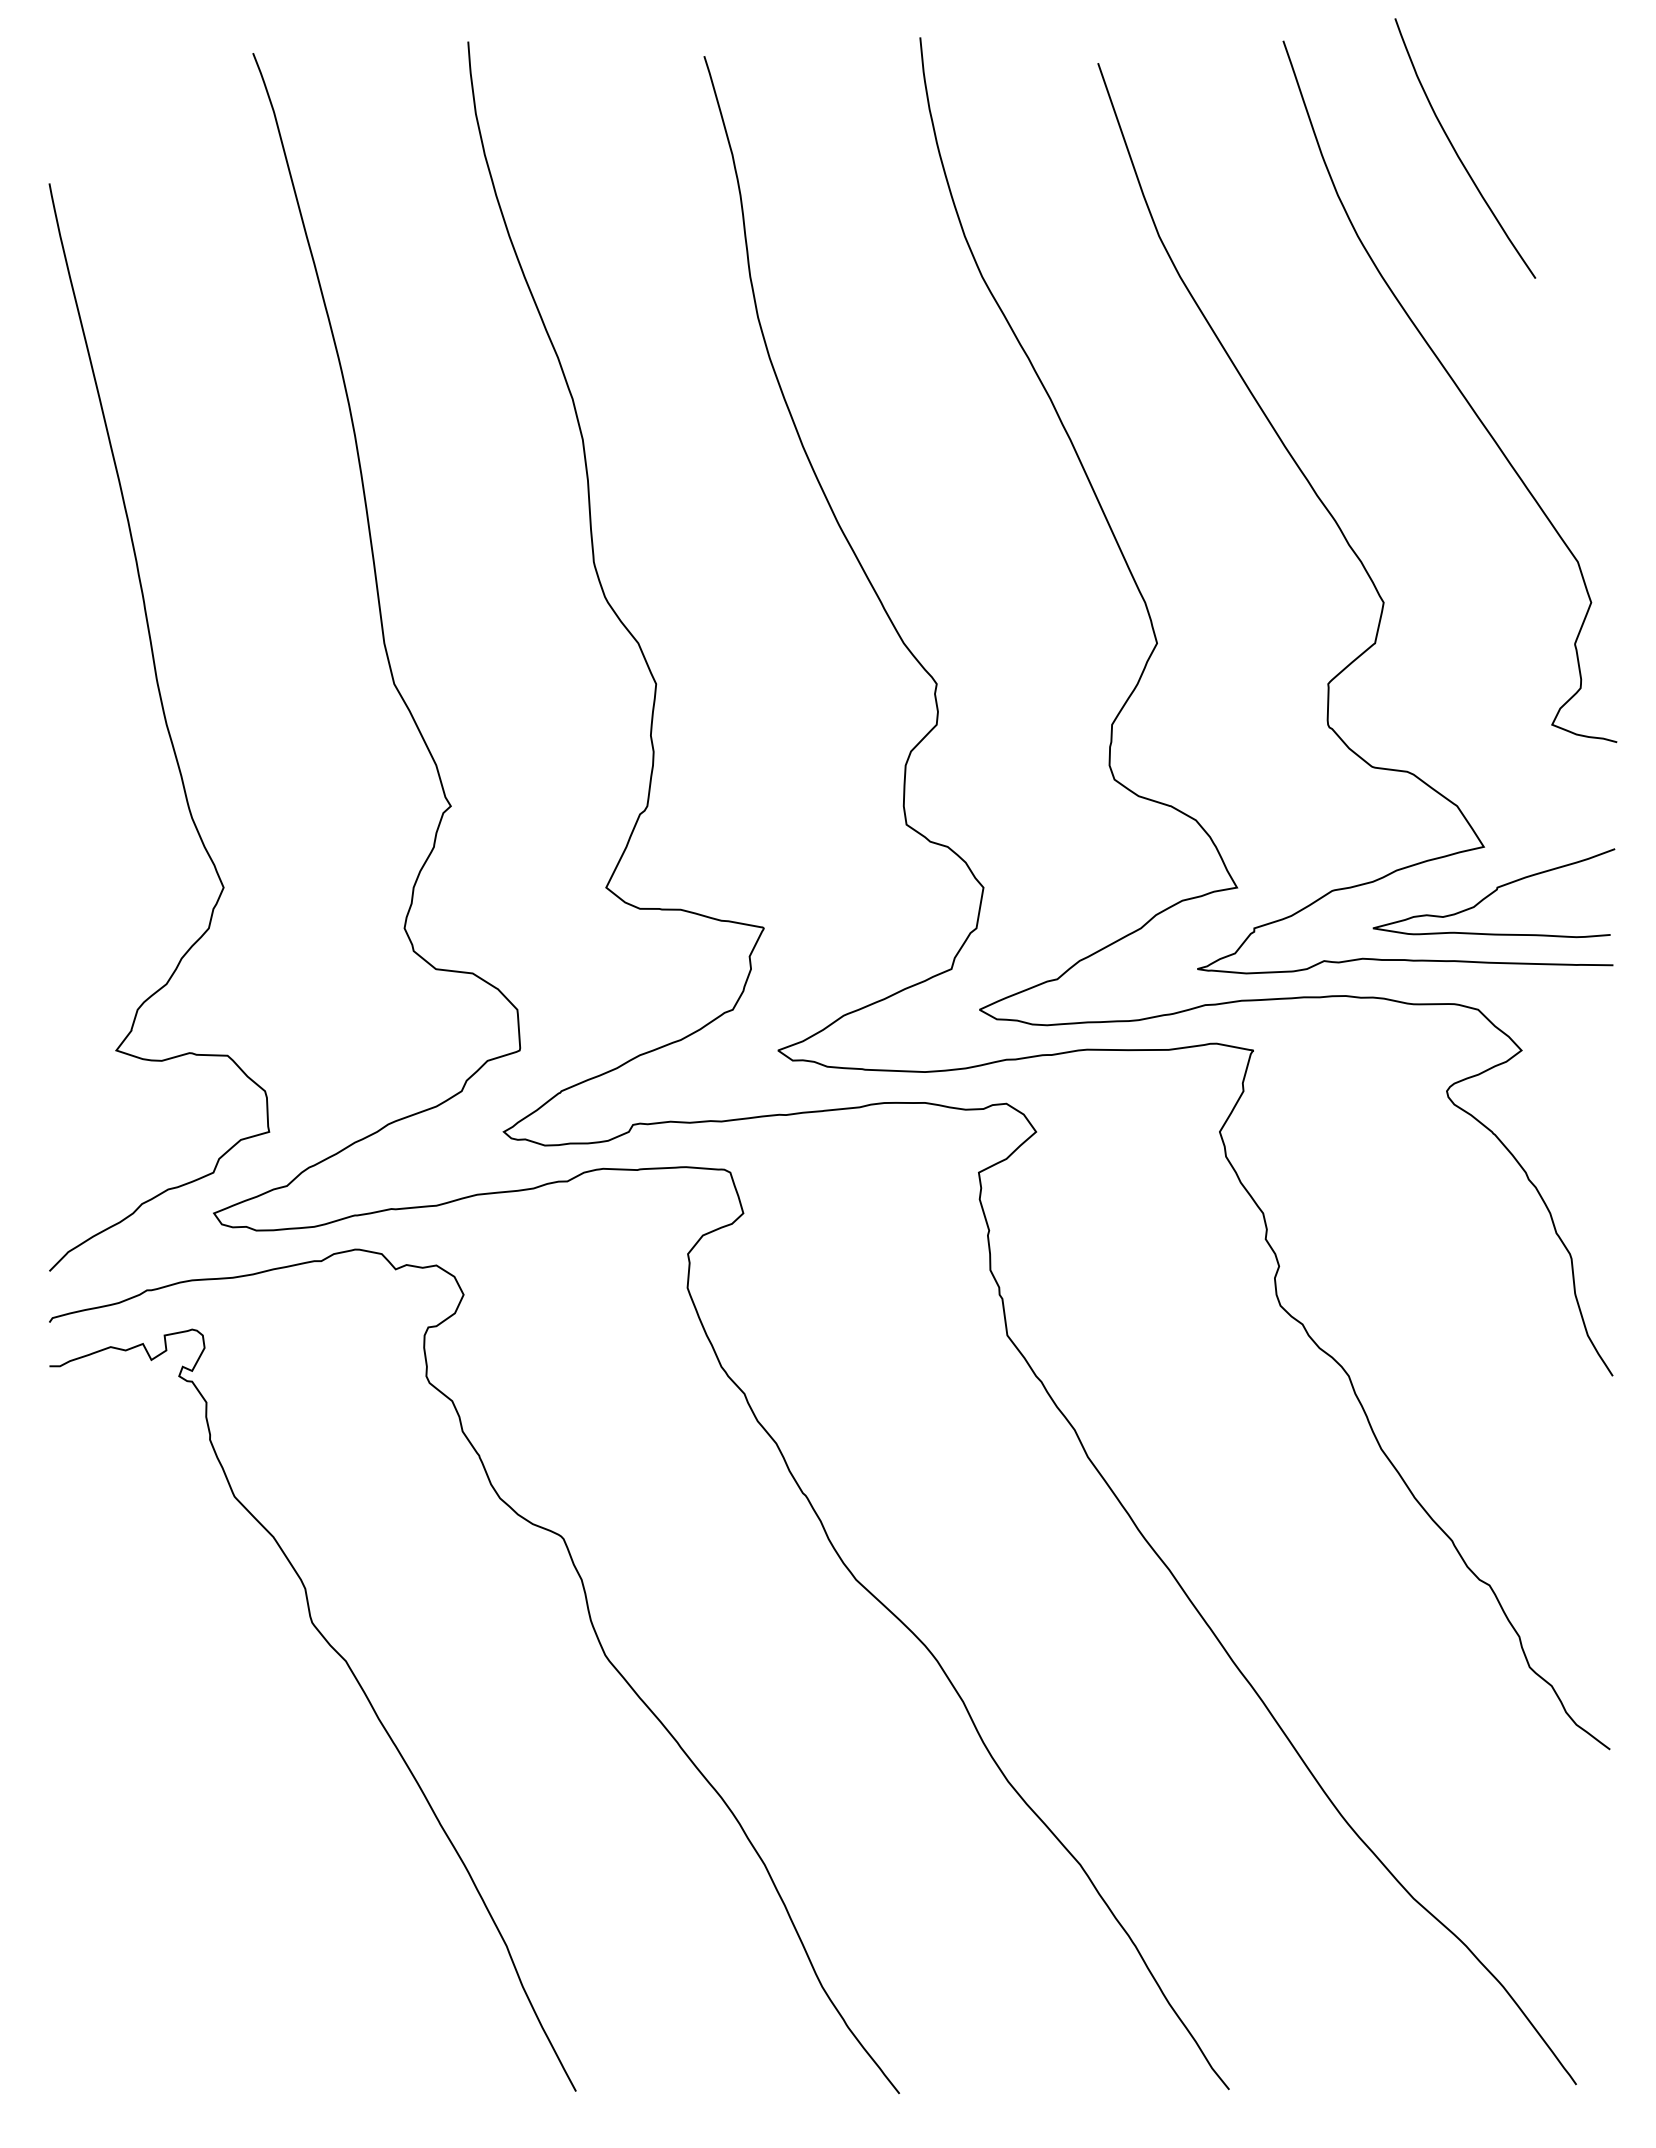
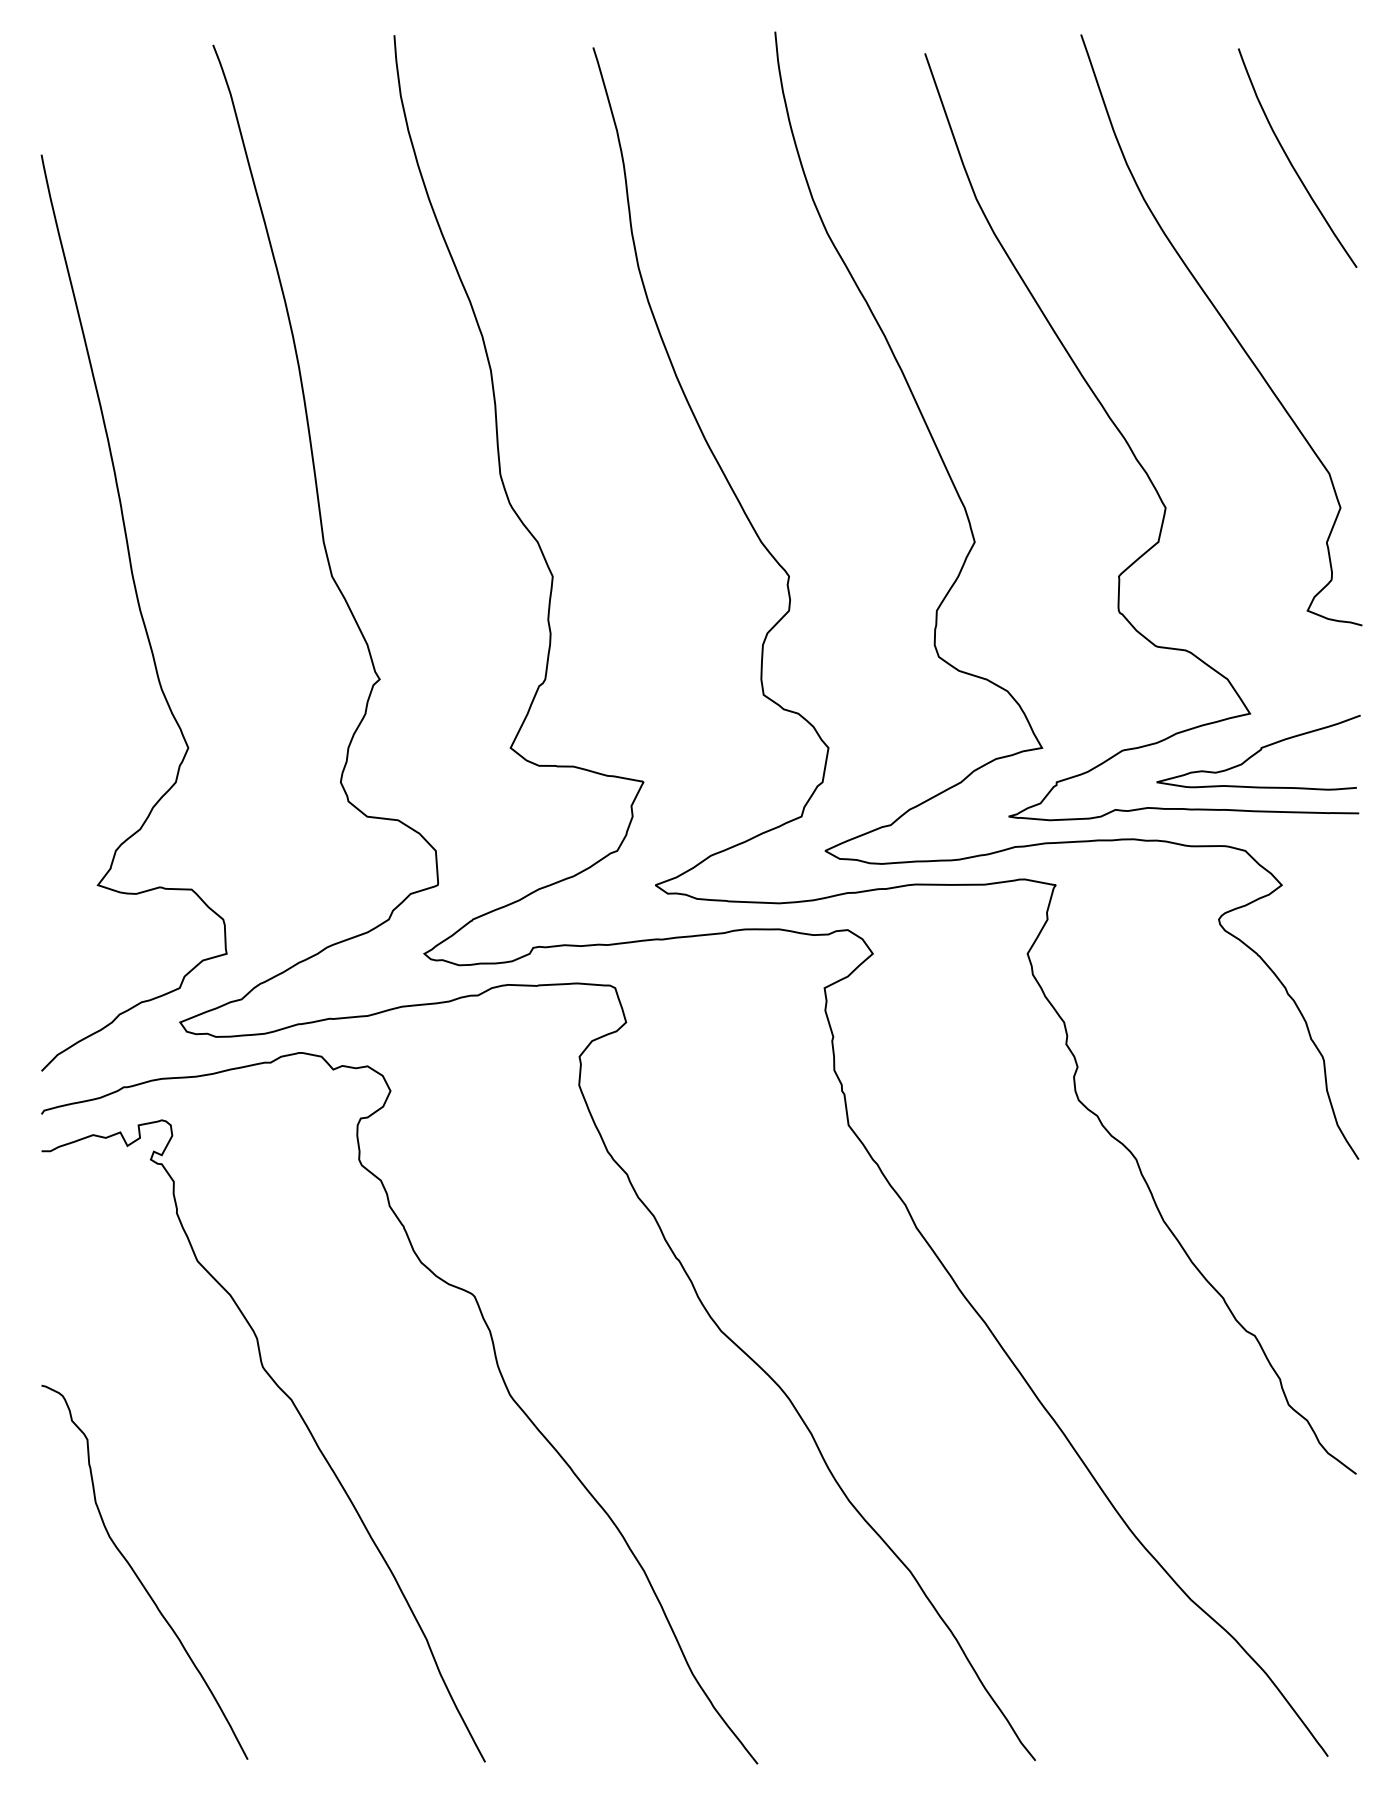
curve: (1457, 152) -> (1291, 161), moved
curve: (164, 1871) -> (138, 1576), added

